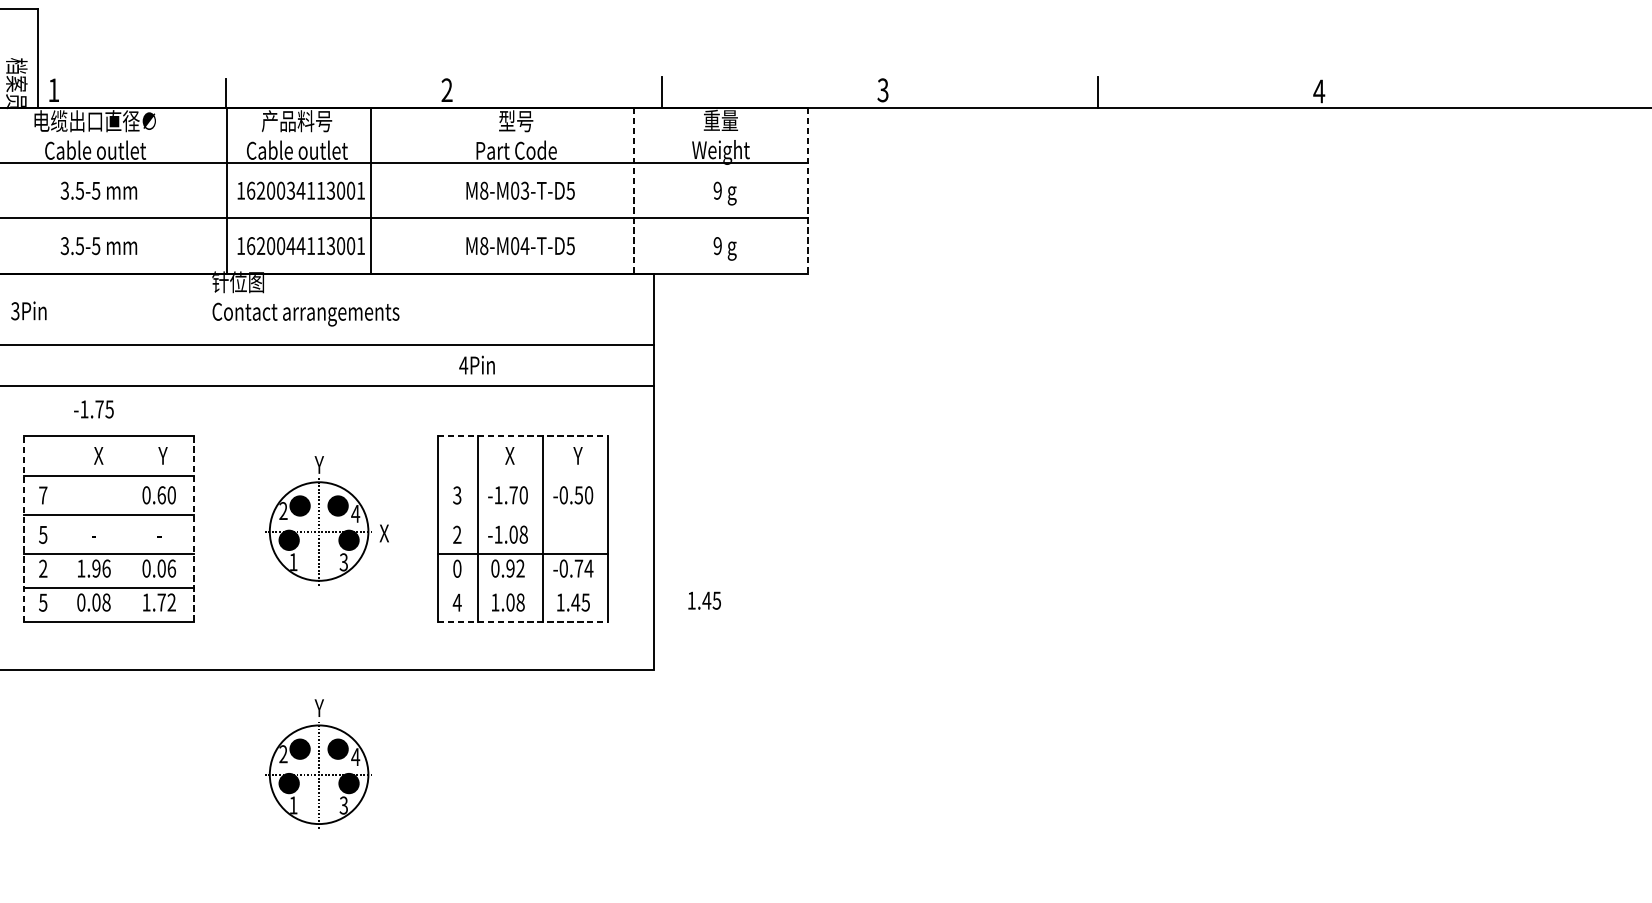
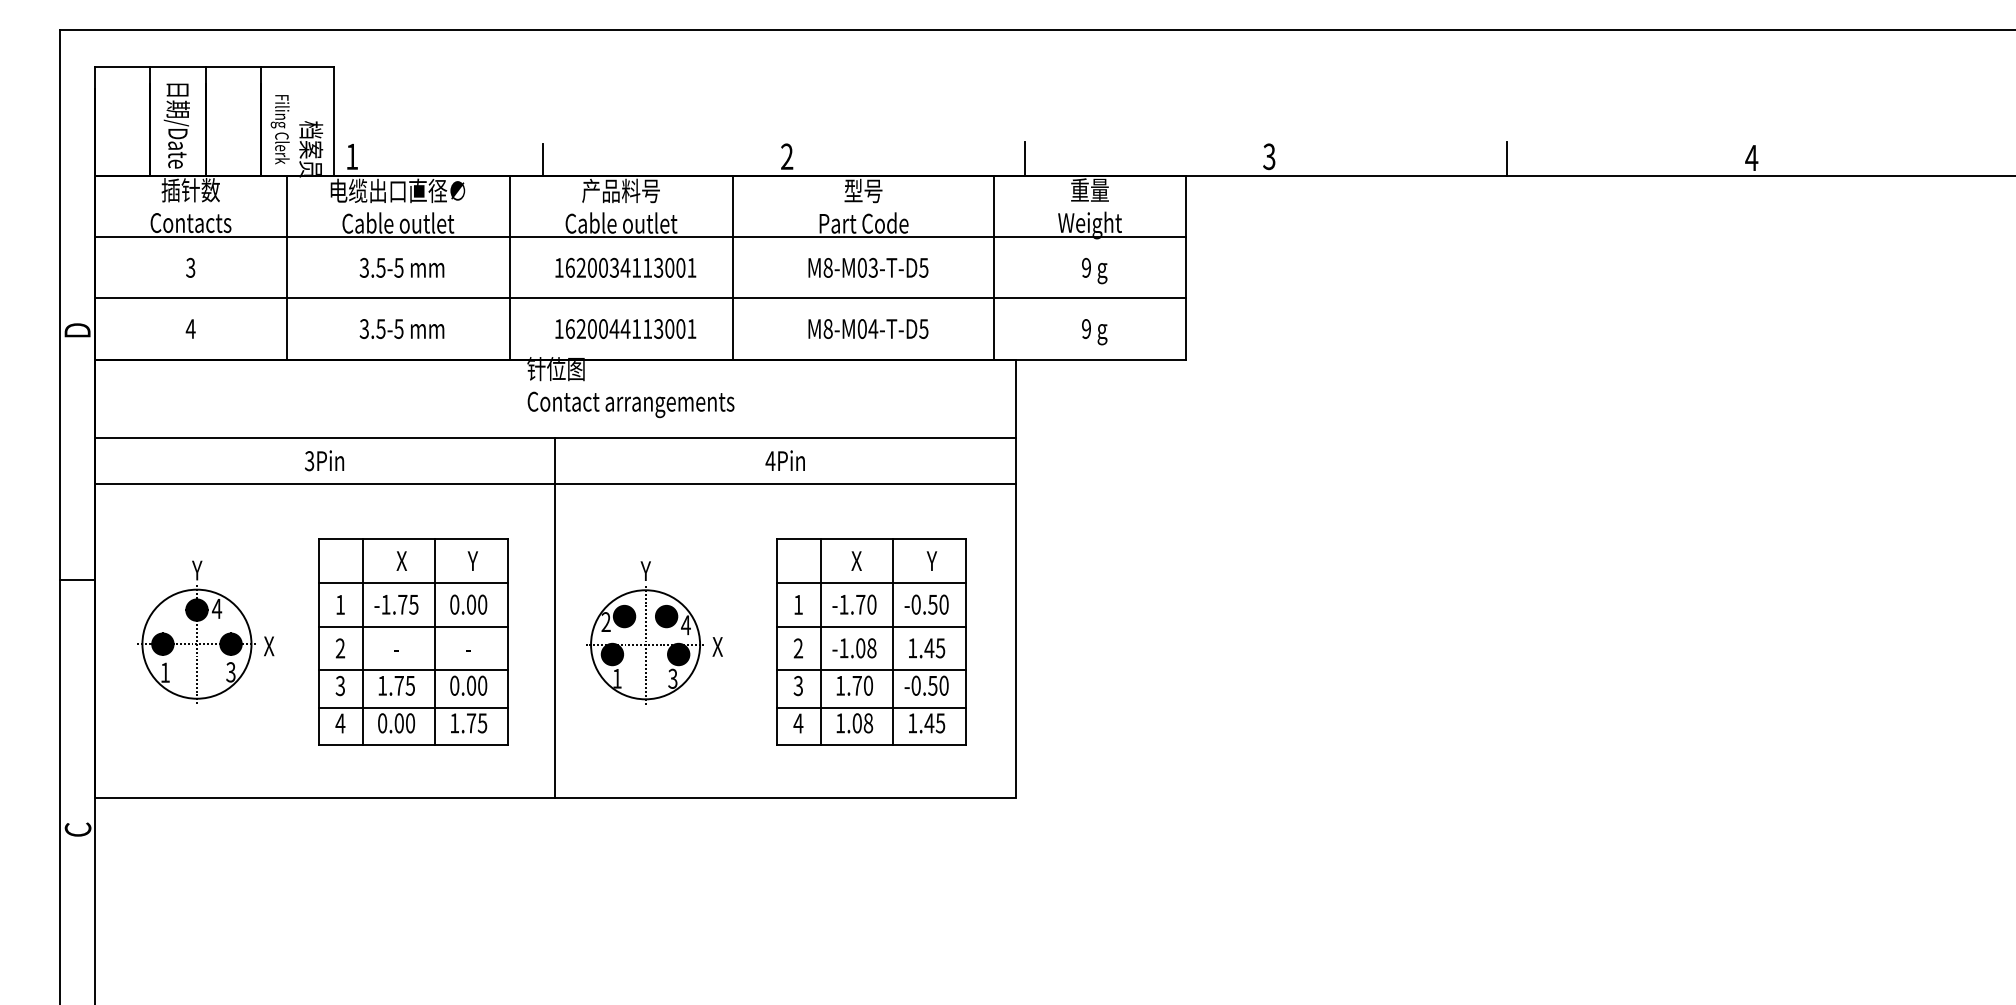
line: (226, 190) -> (510, 267), moved
line: (370, 190) -> (733, 267), moved
line: (633, 190) -> (993, 267), dashed -> solid
line: (808, 190) -> (1186, 267), dashed -> solid
text: (28, 310) -> (324, 460), moved
text: (476, 364) -> (784, 460), moved
text: (93, 409) -> (396, 604), moved
line: (523, 436) -> (871, 539), dashed -> solid
line: (523, 475) -> (871, 582), added
text: (43, 495) -> (340, 604), 7 -> 1
text: (161, 495) -> (471, 604), 0.60 -> 0.00
text: (456, 495) -> (797, 604), 3 -> 1
line: (237, 506) -> (555, 617), added
line: (523, 515) -> (871, 626), added
line: (24, 529) -> (319, 642), dashed -> solid
line: (64, 529) -> (363, 642), added
line: (129, 529) -> (435, 642), added
line: (194, 529) -> (507, 642), dashed -> solid
text: (43, 534) -> (340, 648), 5 -> 2
text: (101, 568) -> (404, 685), 1.96 -> 1.75
text: (171, 568) -> (482, 685), 0.06 -> 0.00
text: (457, 568) -> (798, 685), 0 -> 3
text: (508, 568) -> (854, 685), 0.92 -> 1.70
text: (583, 568) -> (938, 685), -0.74 -> -0.50
text: (43, 569) -> (340, 686), 2 -> 3
line: (523, 588) -> (871, 707), added
text: (705, 600) -> (927, 648), moved
text: (106, 601) -> (410, 722), 0.08 -> 0.00
text: (43, 602) -> (340, 723), 5 -> 4
text: (171, 602) -> (482, 723), 1.72 -> 1.75
line: (523, 622) -> (871, 745), dashed -> solid
part: (318, 763) -> (644, 901), removed

